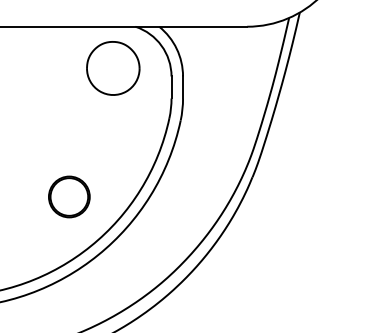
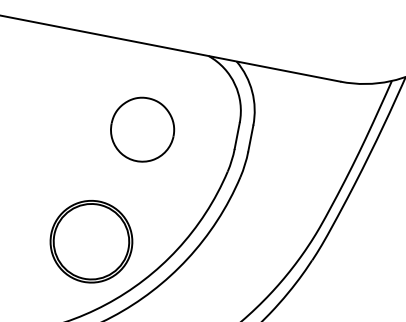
part: (113, 68) -> (142, 129), moved
part: (69, 196) -> (91, 241), size x1.67

